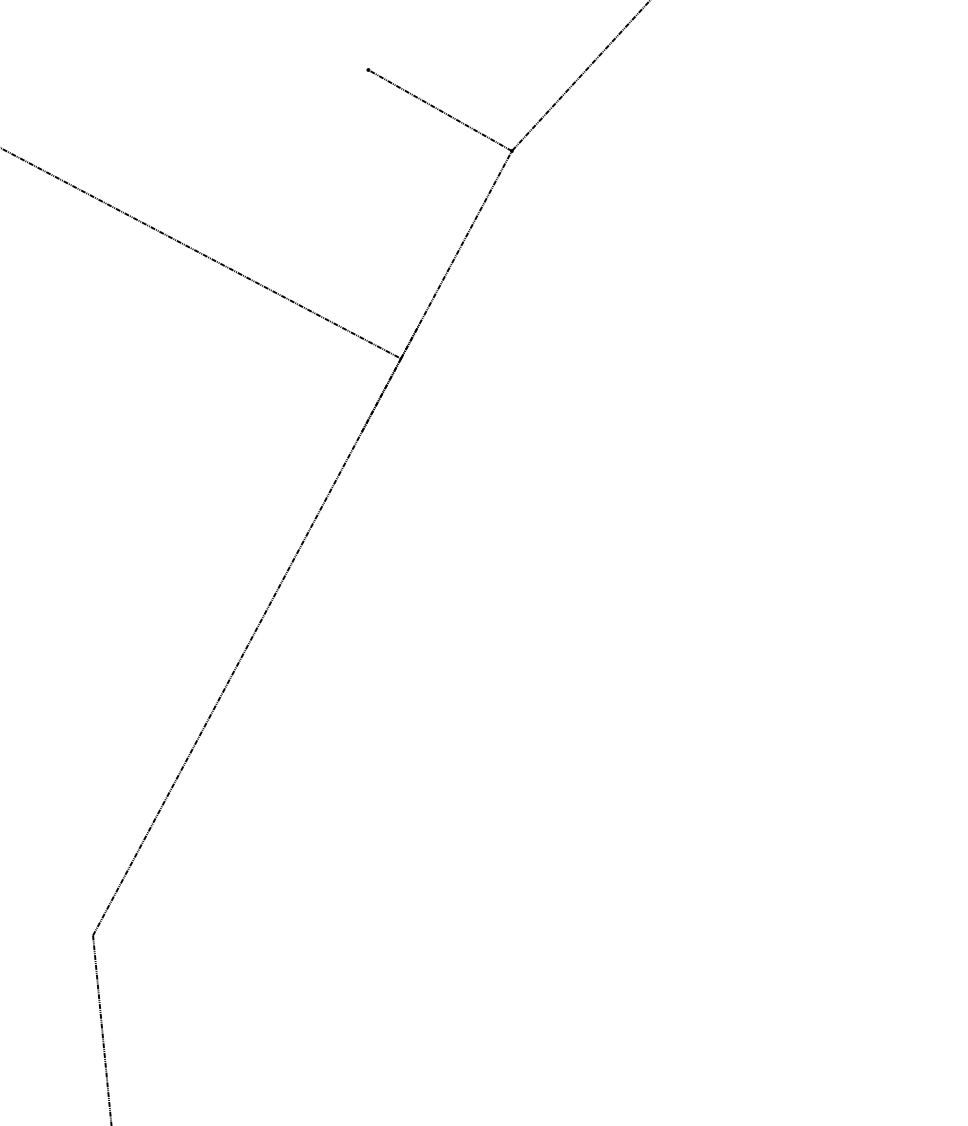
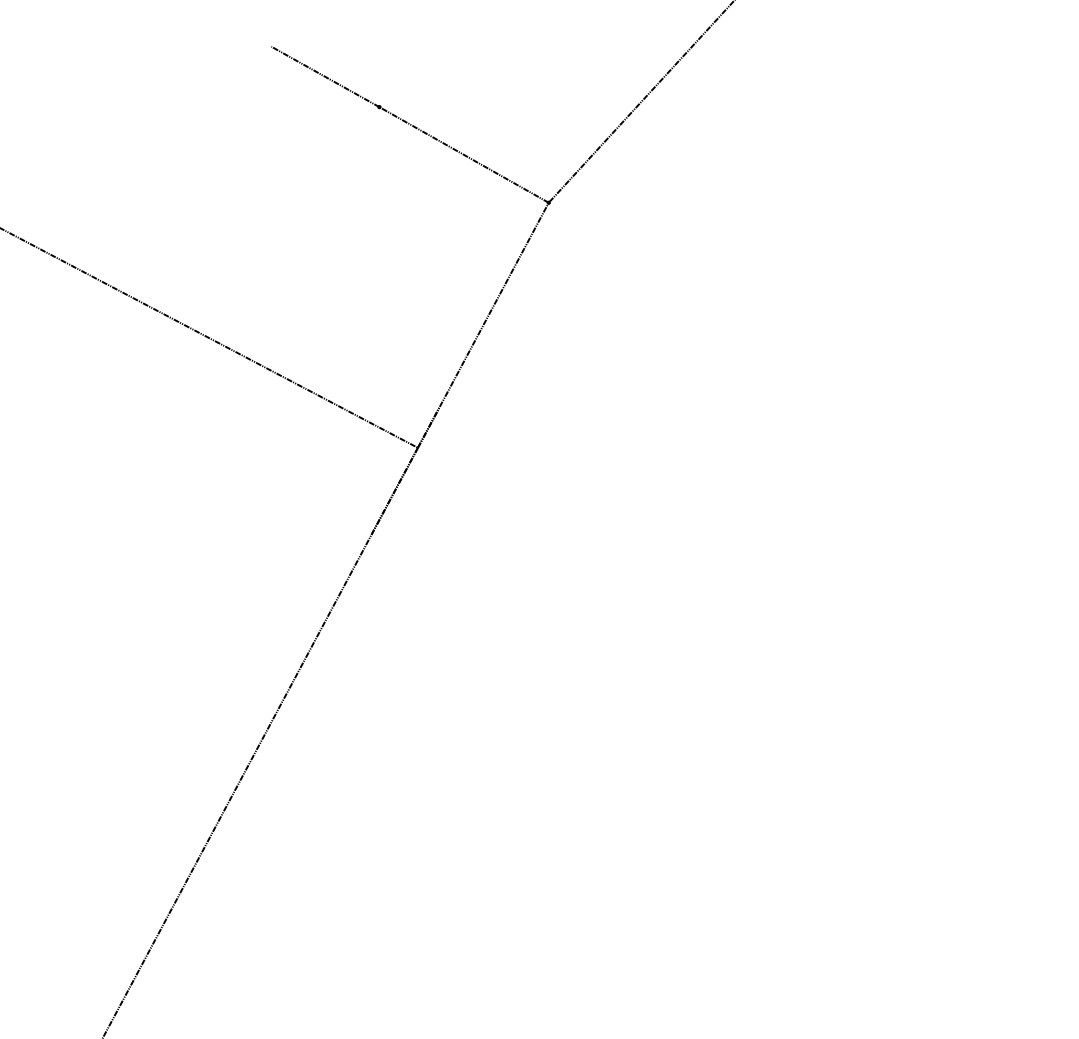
line: (322, 44) -> (325, 77), added

